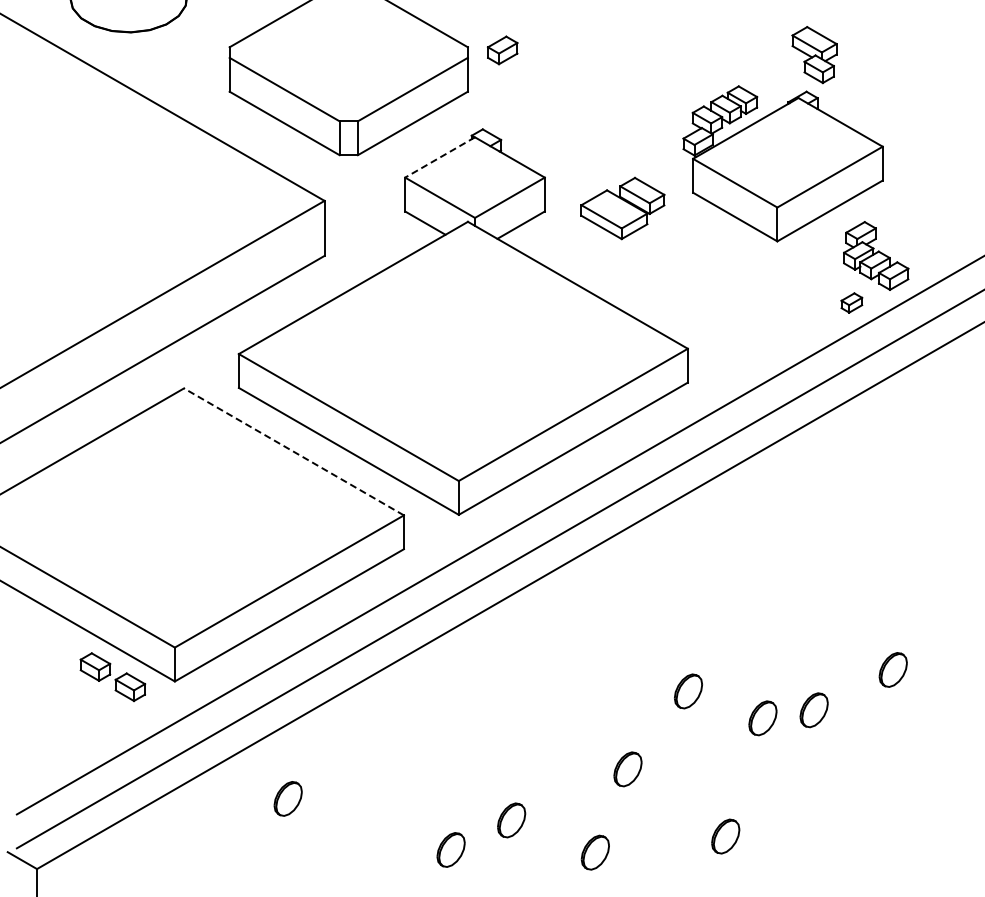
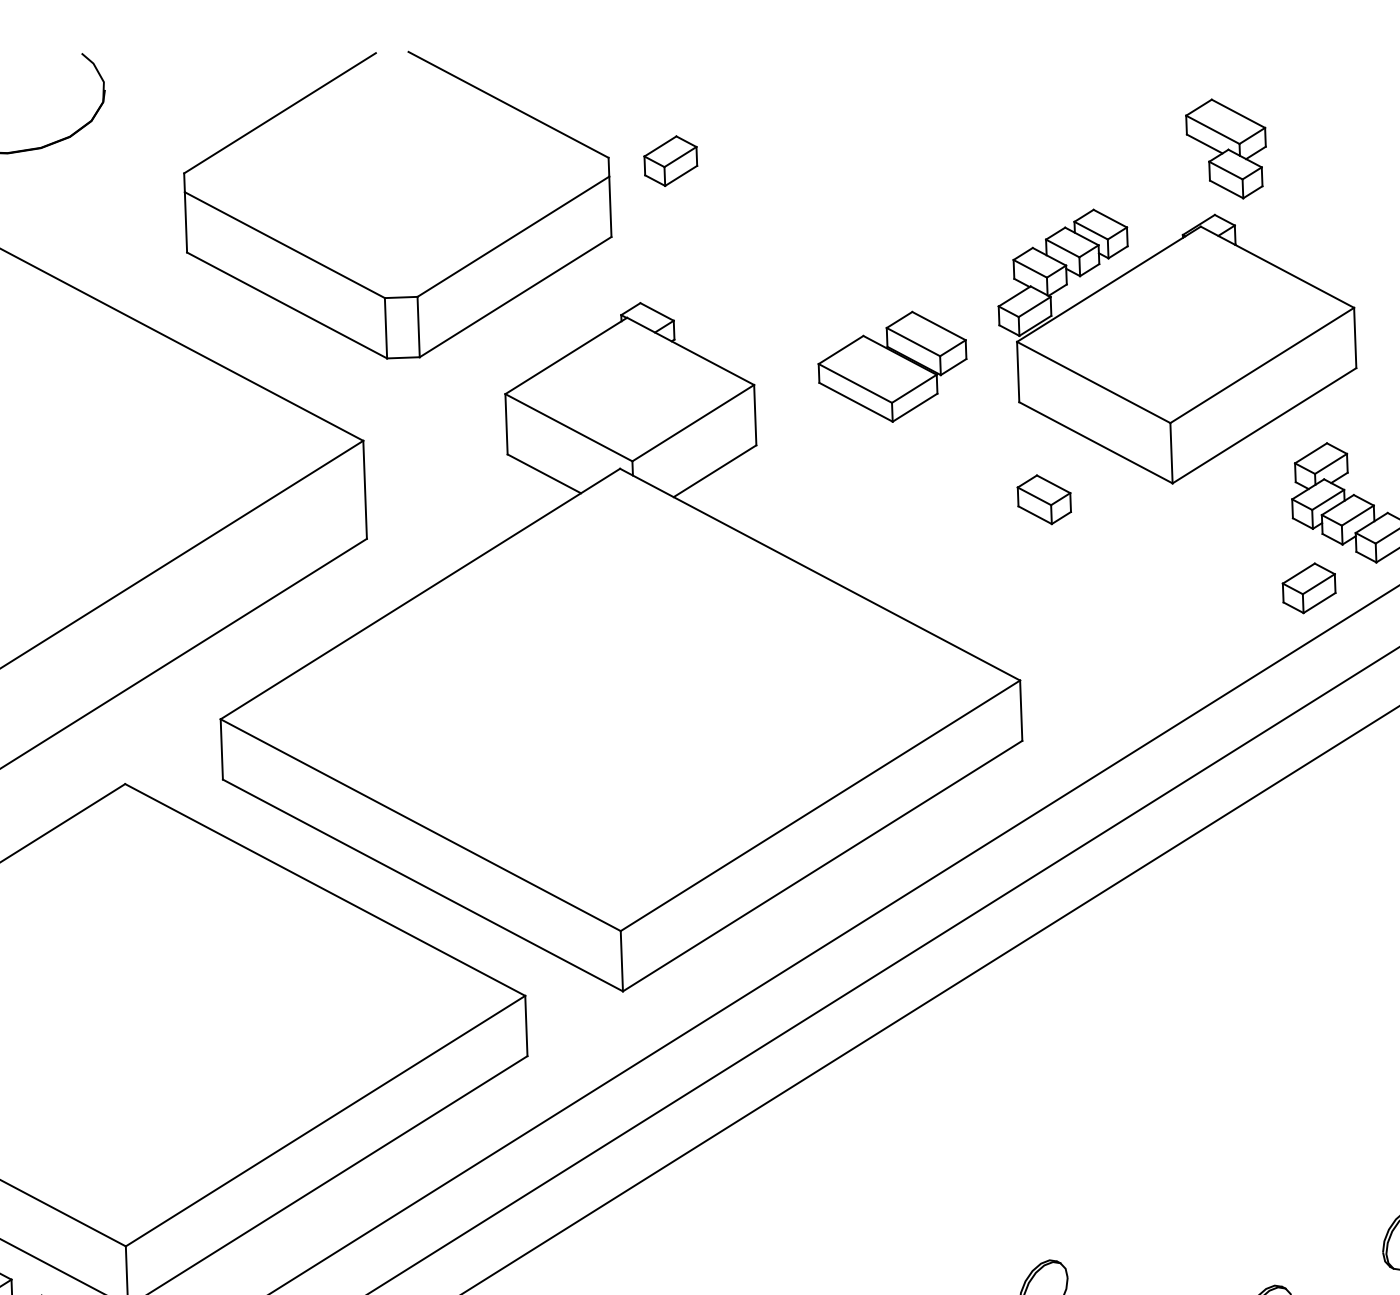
line: (439, 157) -> (565, 356), dashed -> solid
part: (622, 208) -> (892, 367), moved
part: (704, 247) -> (1043, 499), added
part: (851, 302) -> (1308, 587), size x1.43
line: (294, 451) -> (326, 889), dashed -> solid

